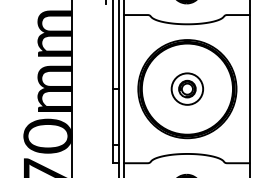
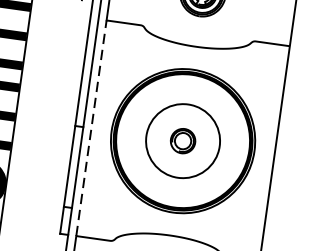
line: (124, 88) -> (91, 127), solid -> dashed
circle: (187, 88) -> (183, 140), size x1.6

